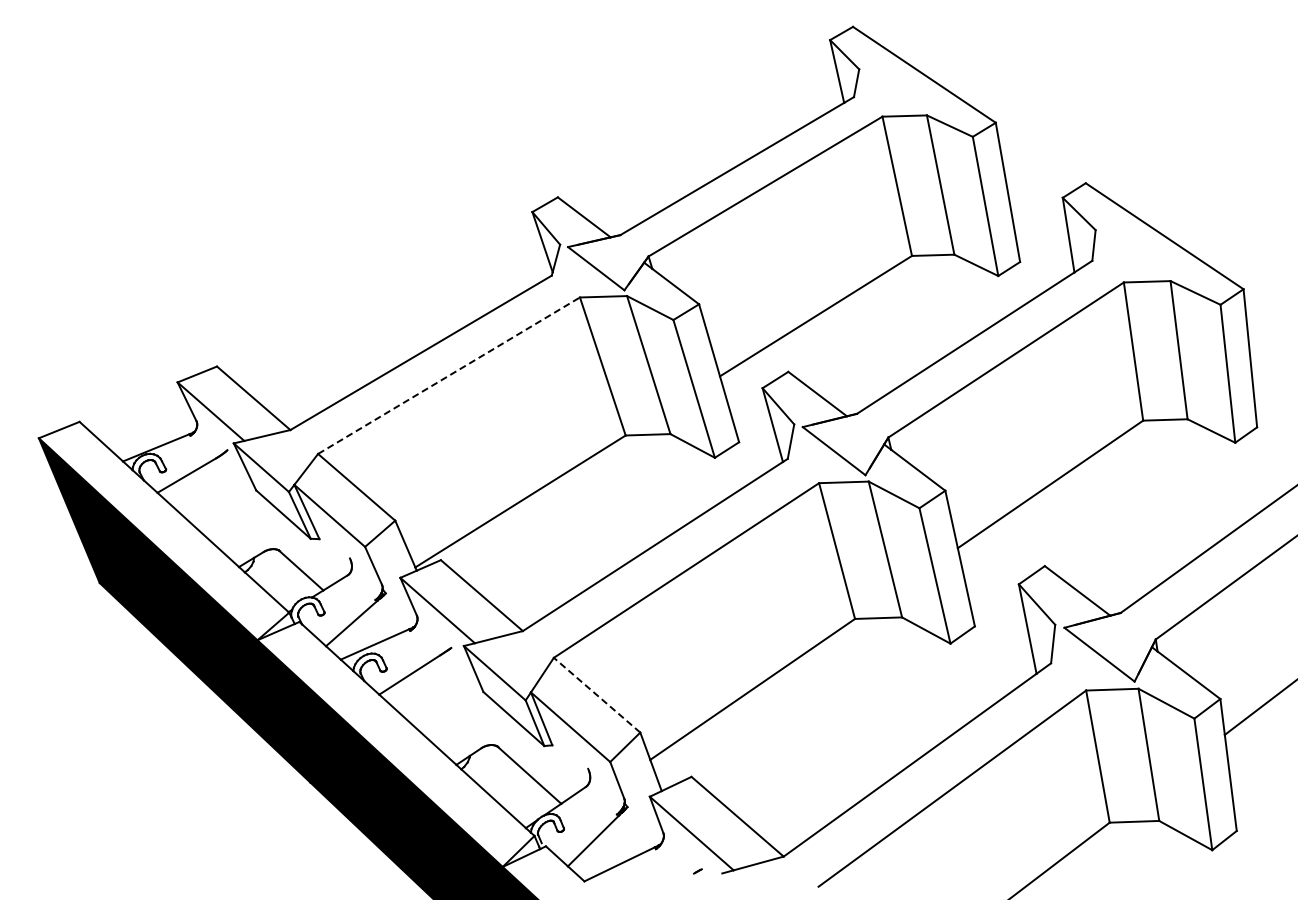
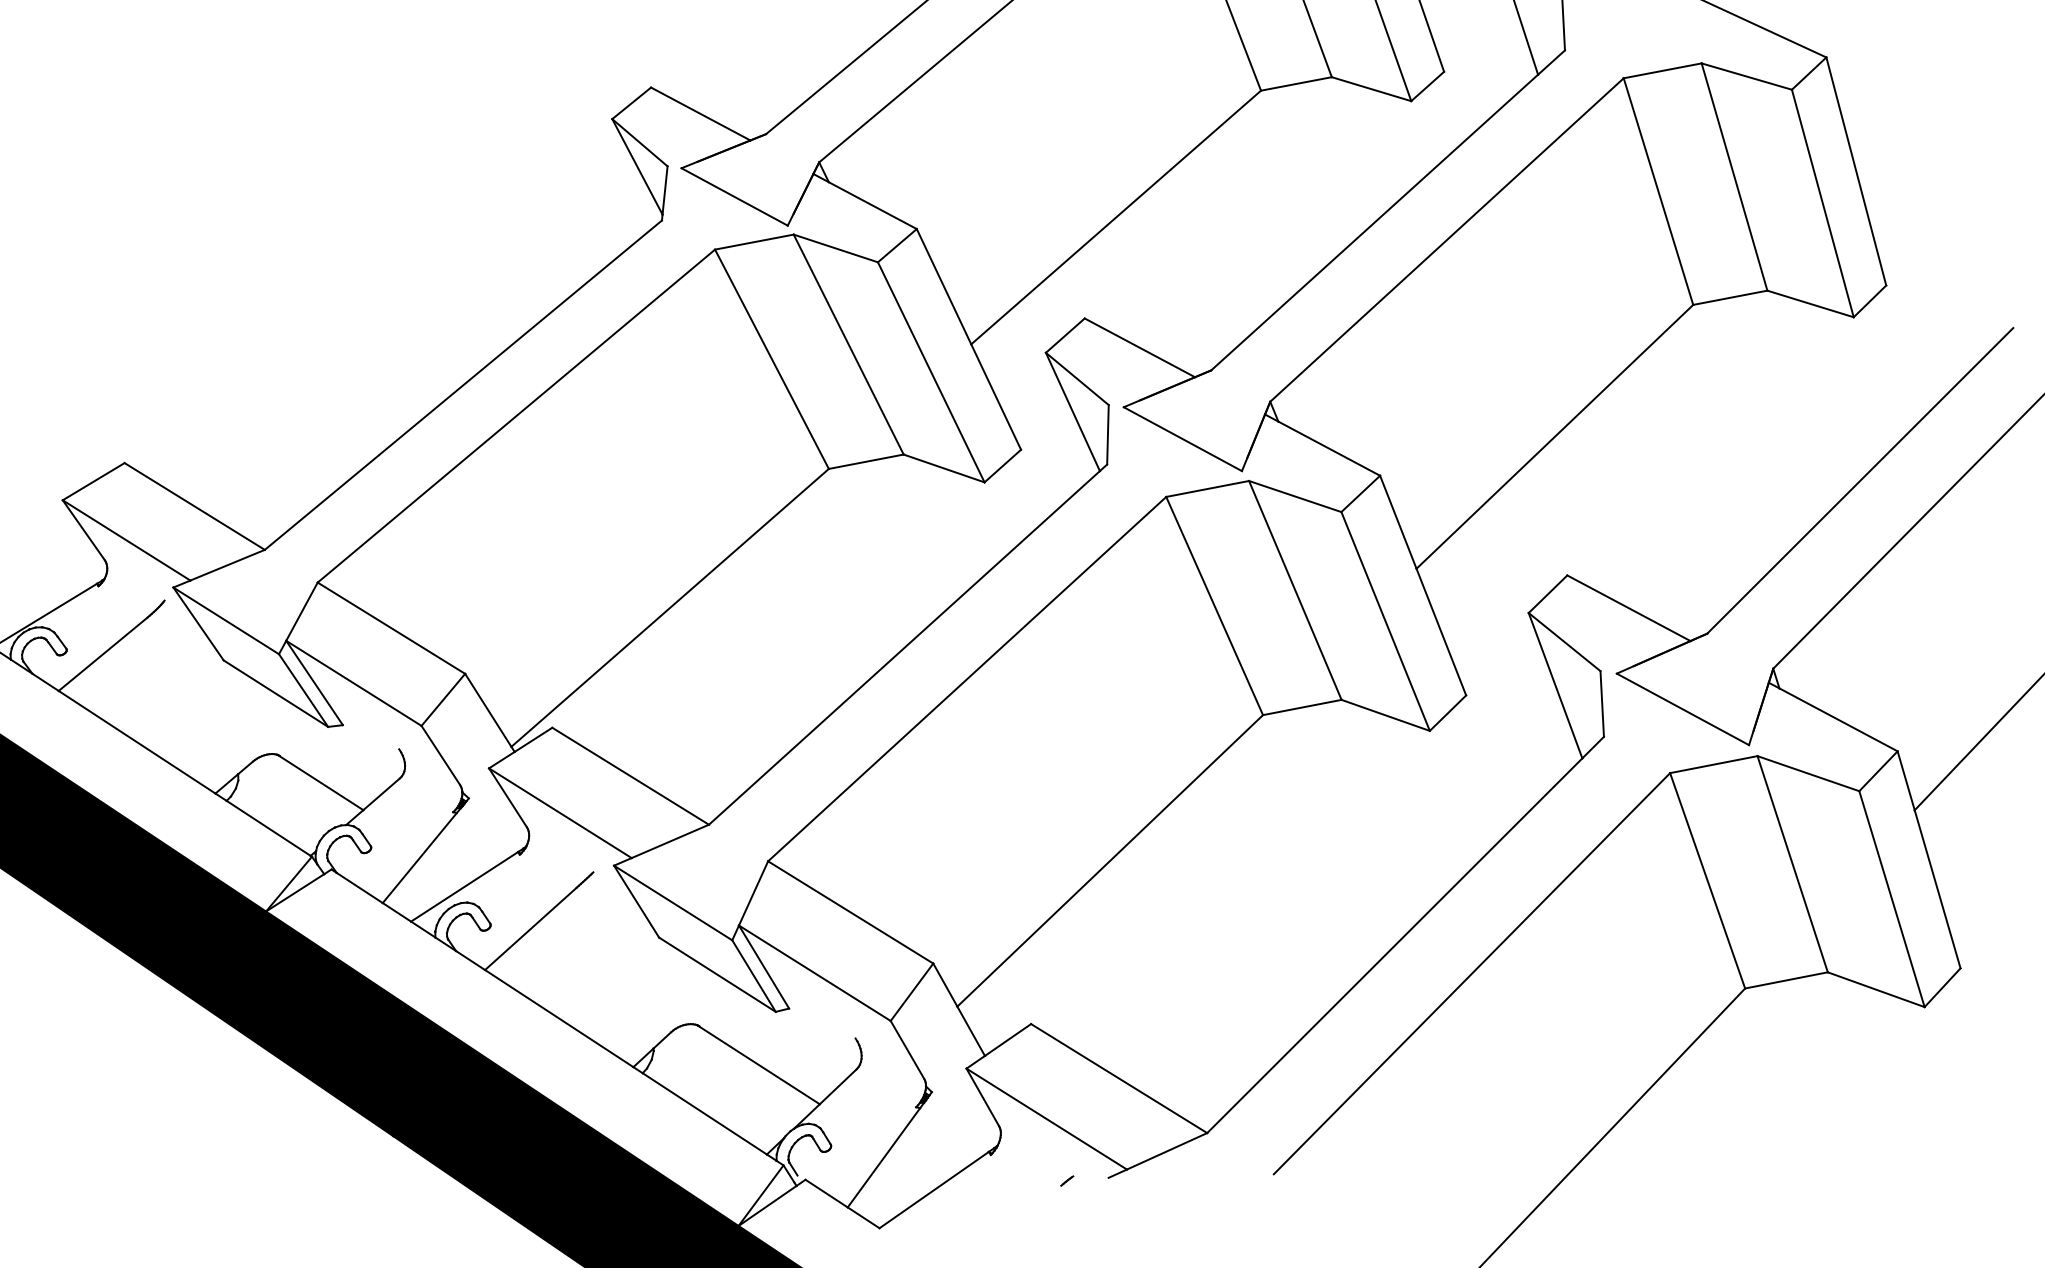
line: (449, 375) -> (517, 415), dashed -> solid
line: (596, 694) -> (849, 911), dashed -> solid

